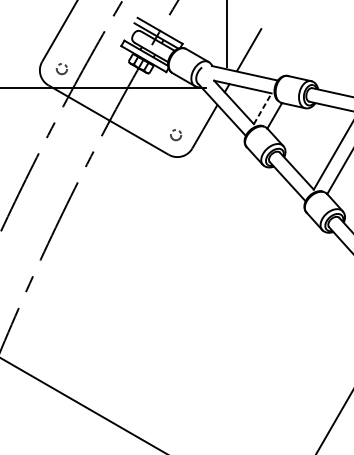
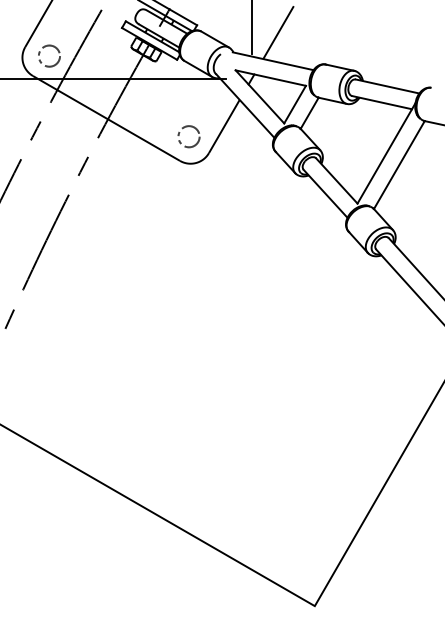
circle: (62, 68) -> (49, 55), size x1.67
line: (263, 108) -> (295, 104), dashed -> solid
circle: (175, 134) -> (188, 136), size x1.67

